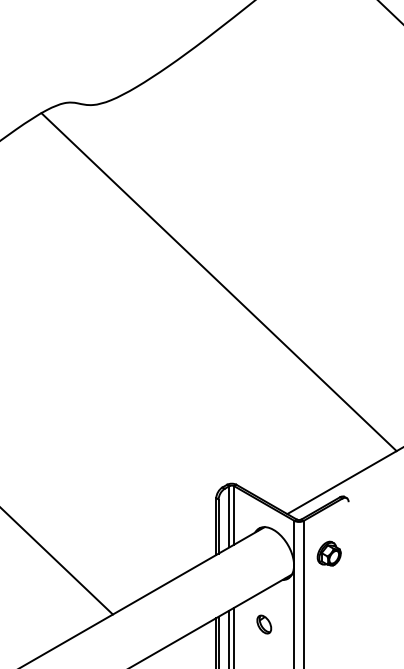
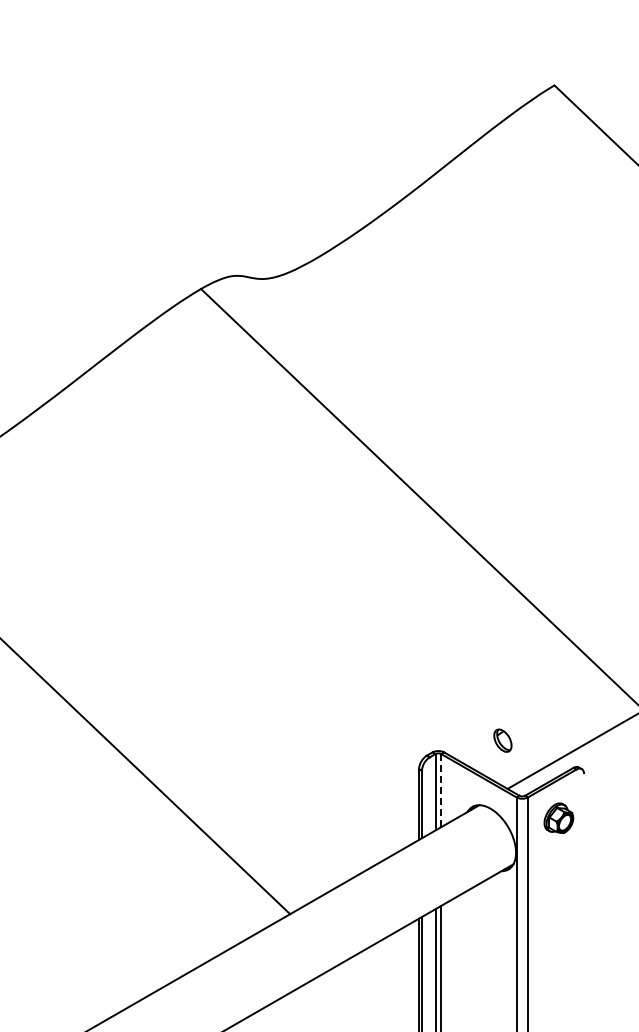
line: (234, 515) -> (441, 790), solid -> dashed
part: (328, 553) -> (558, 817), moved
part: (263, 624) -> (502, 740), moved

